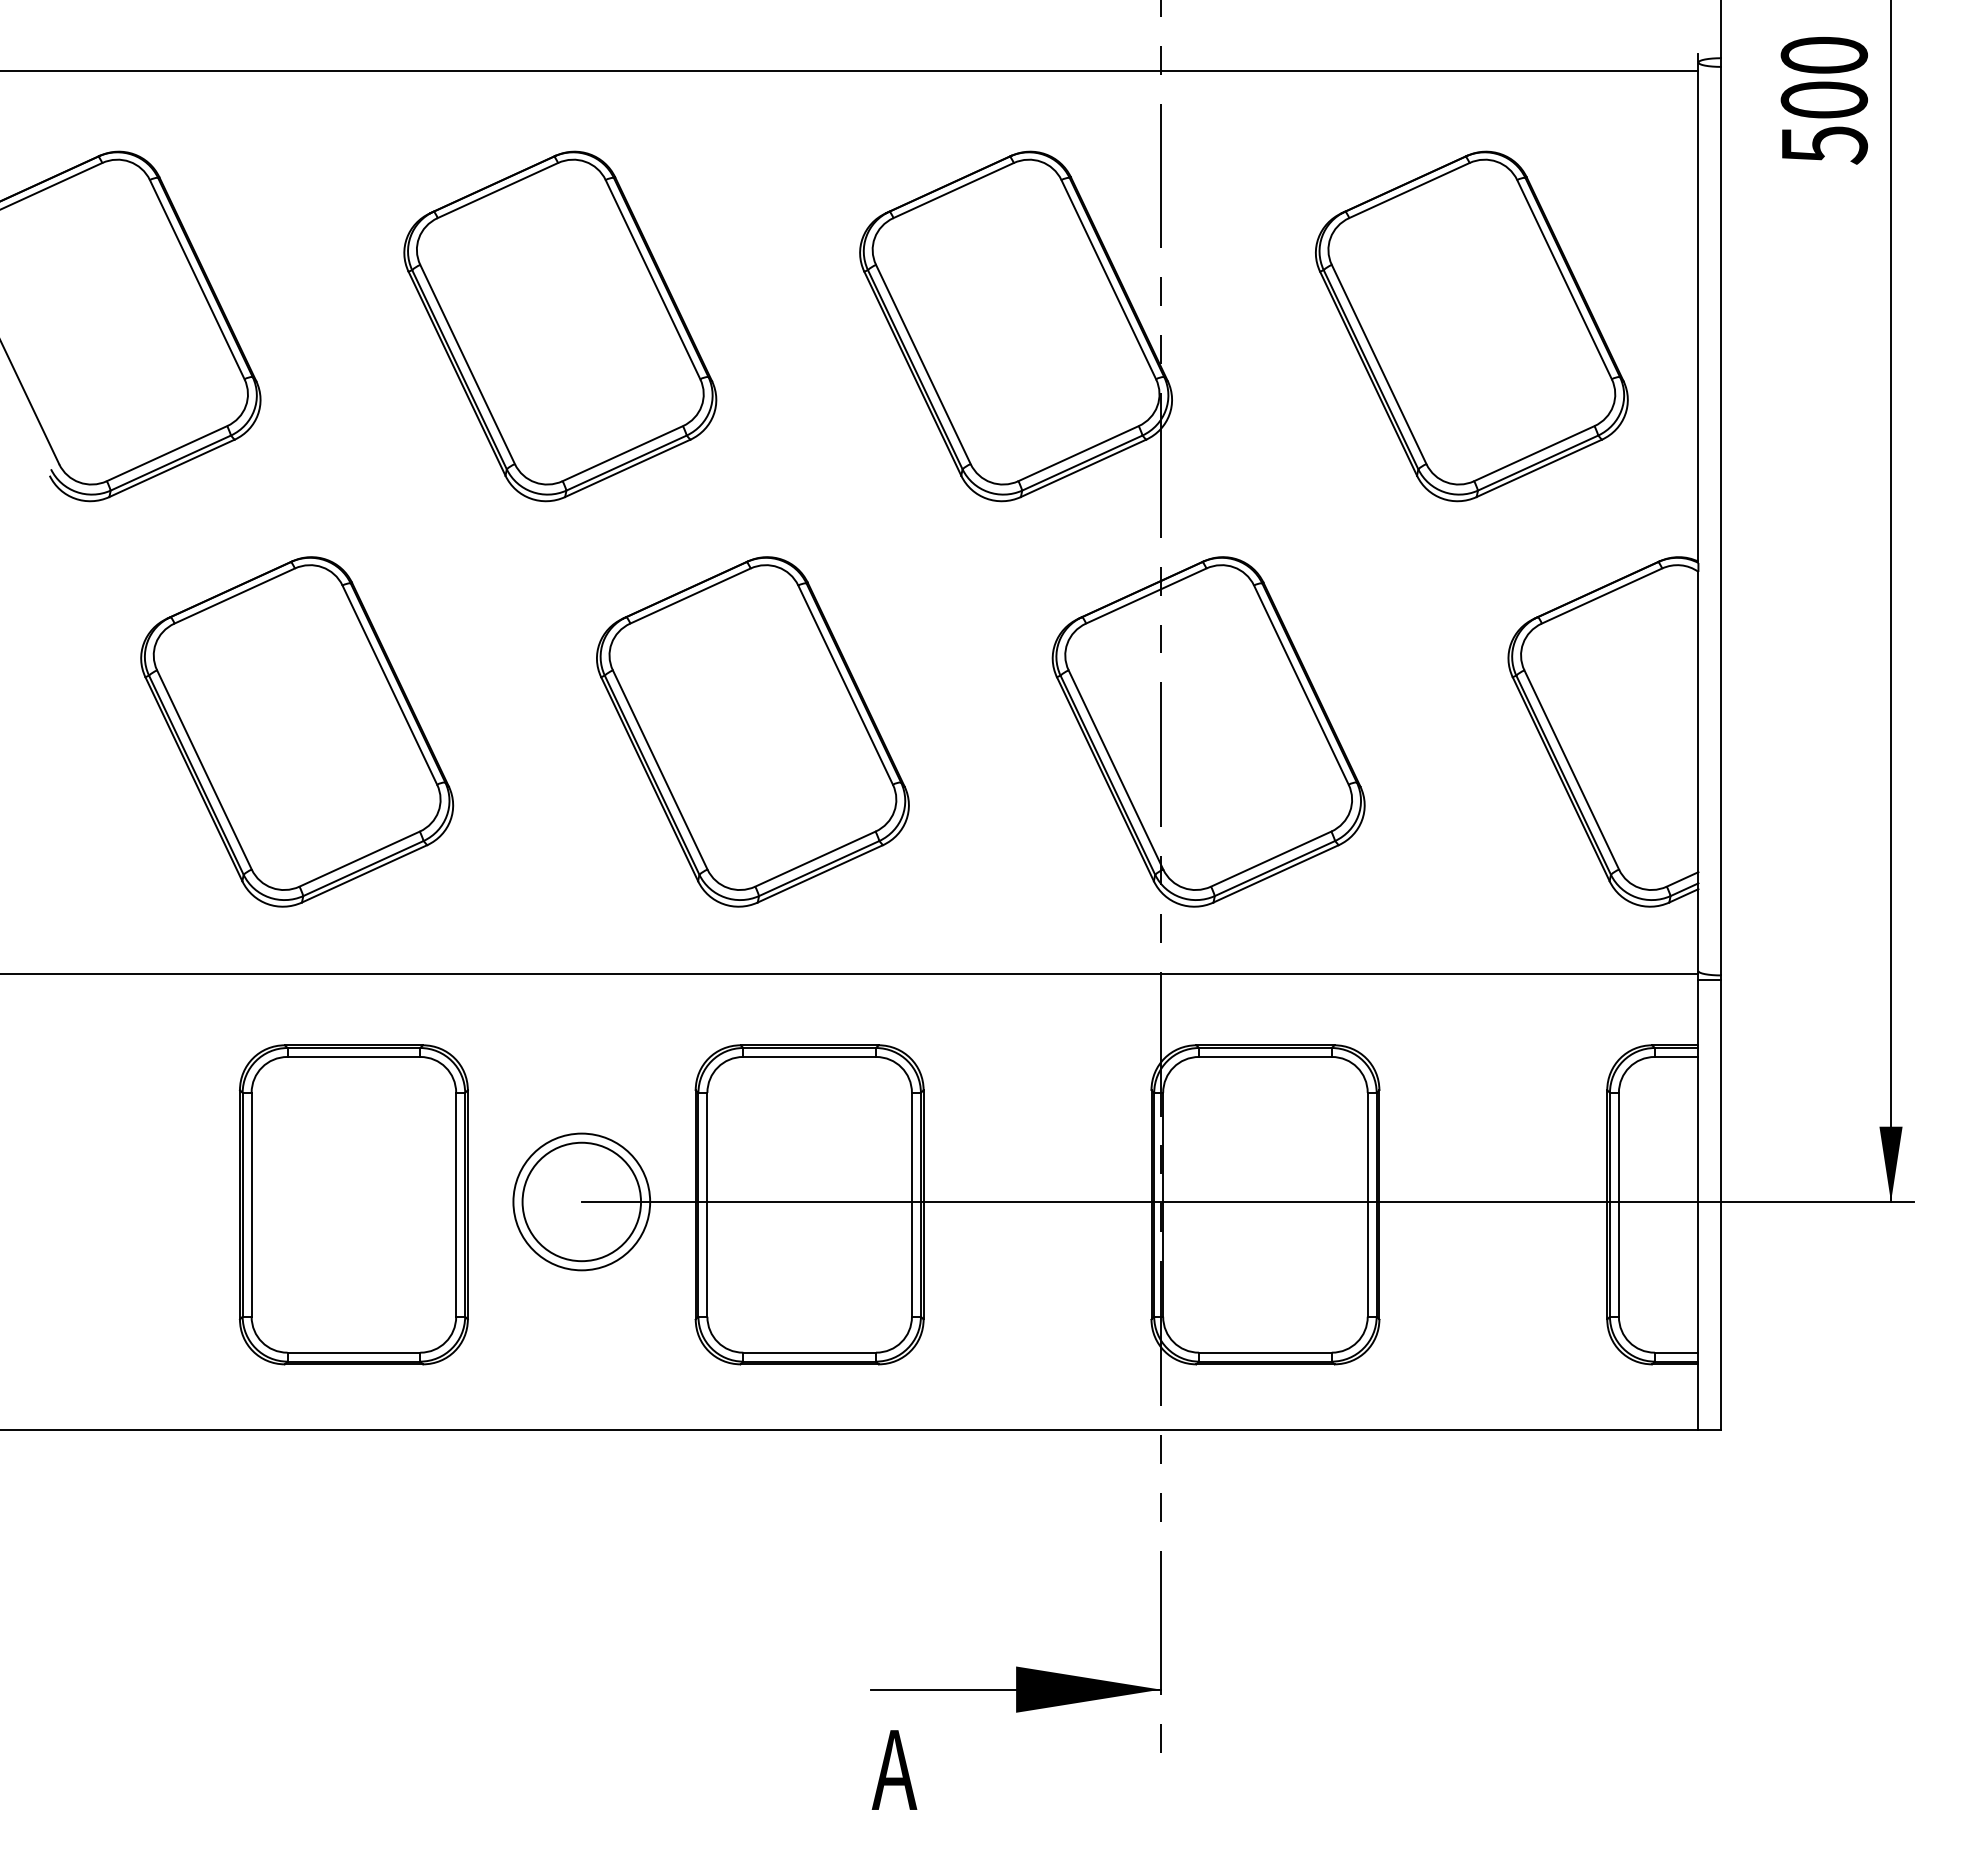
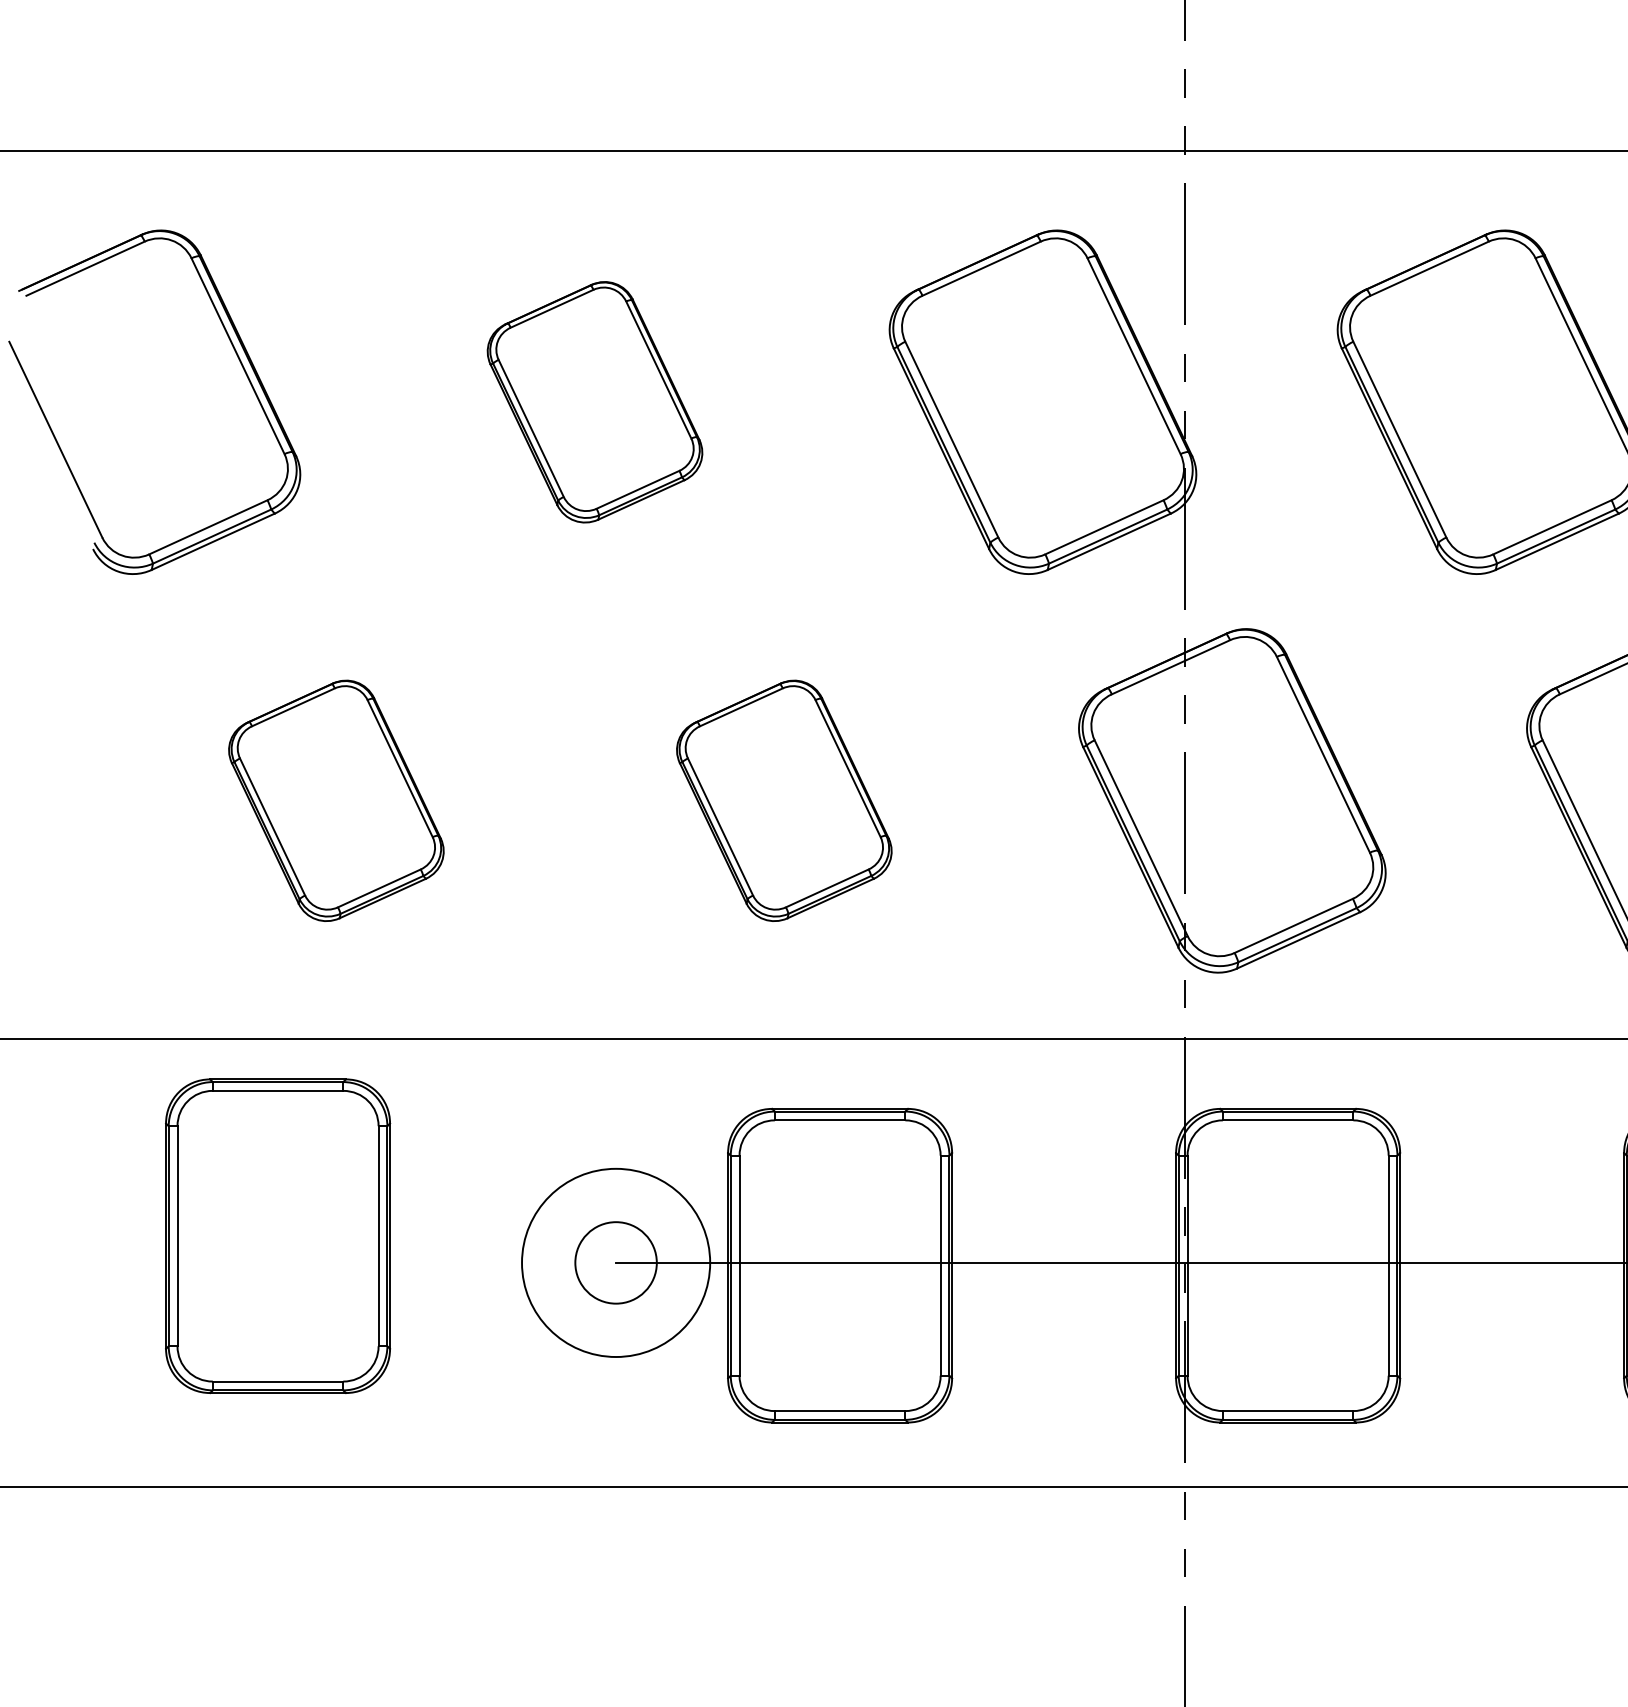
part: (560, 326) -> (595, 402), size x0.7
part: (297, 731) -> (336, 800), size x0.7
part: (752, 731) -> (783, 800), size x0.7
circle: (581, 1201) -> (615, 1262), size x0.7
circle: (581, 1201) -> (615, 1262), size x1.4
part: (353, 1204) -> (277, 1235), moved

